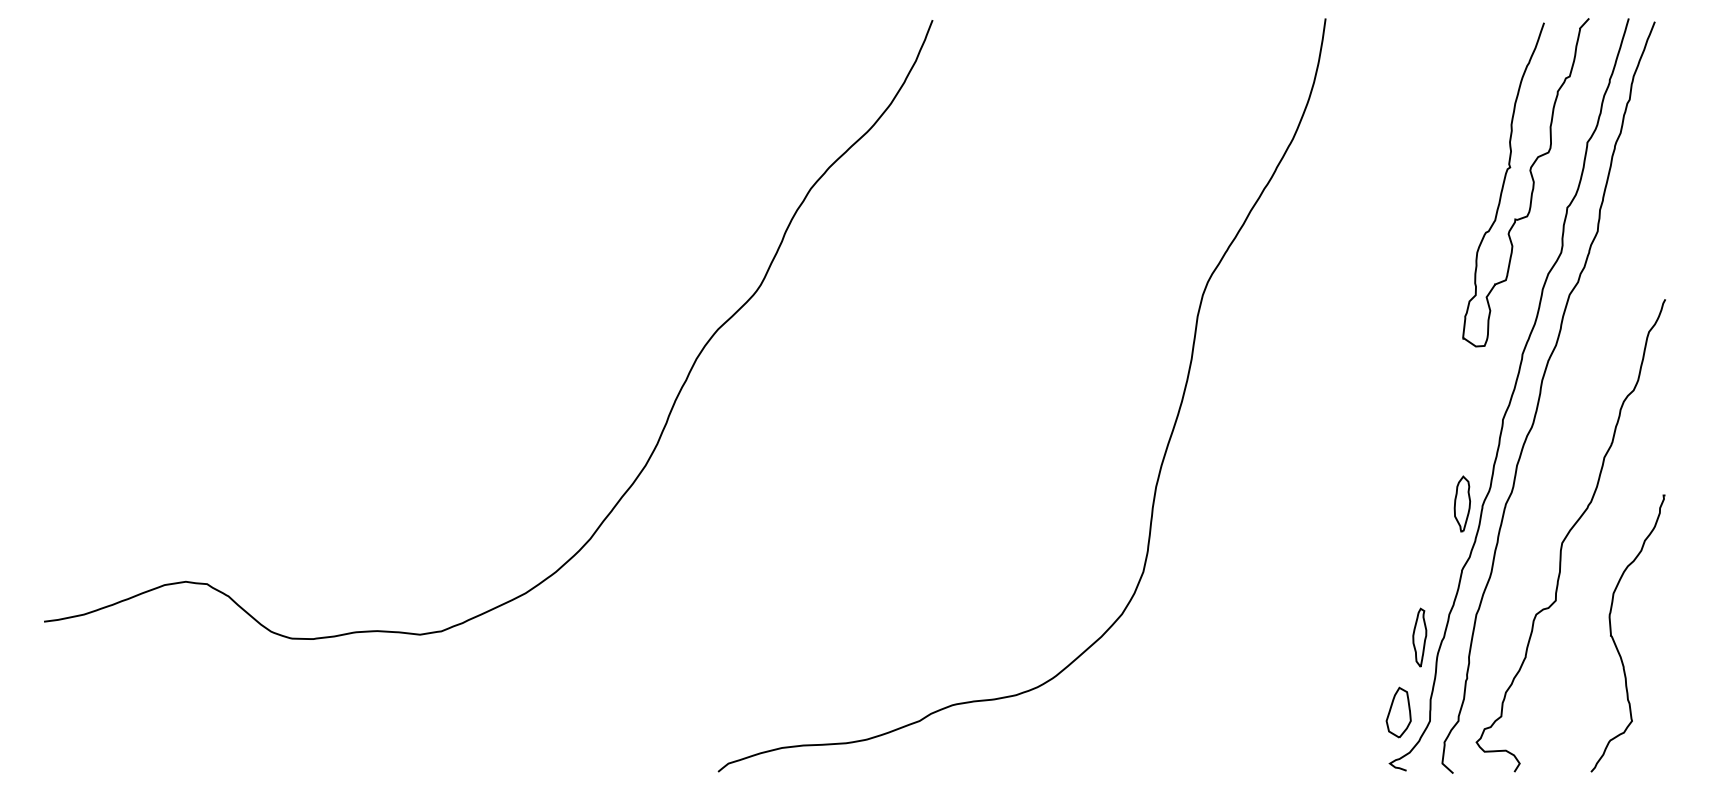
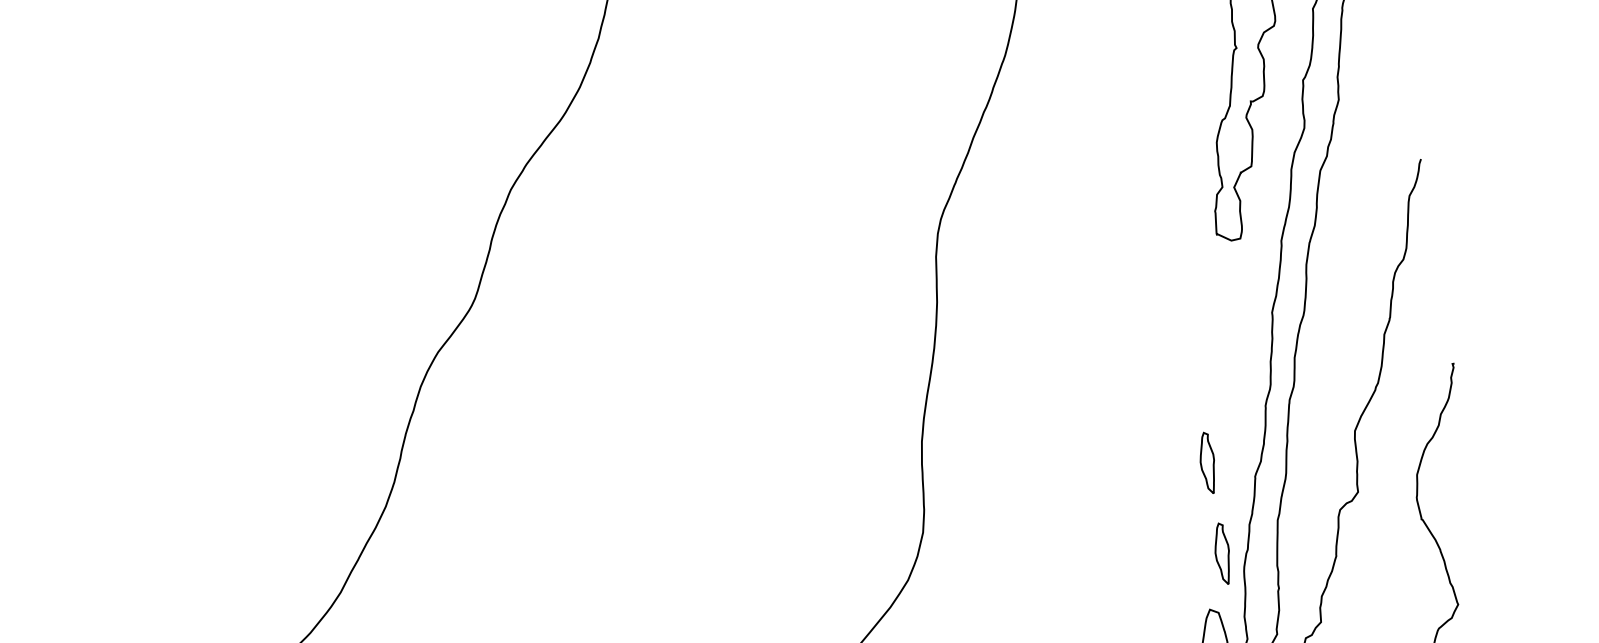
part: (1461, 503) -> (1243, 406), removed
part: (1419, 550) -> (1207, 463), added

